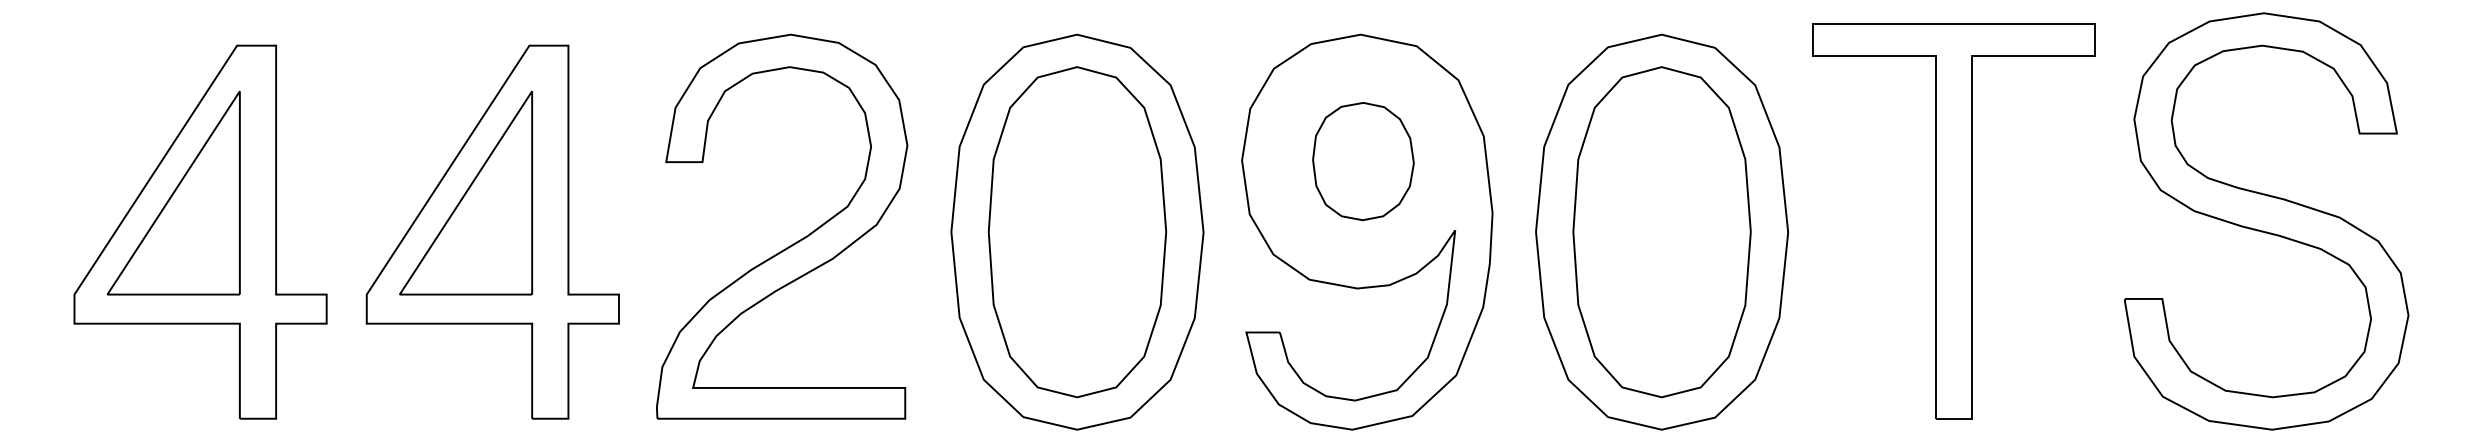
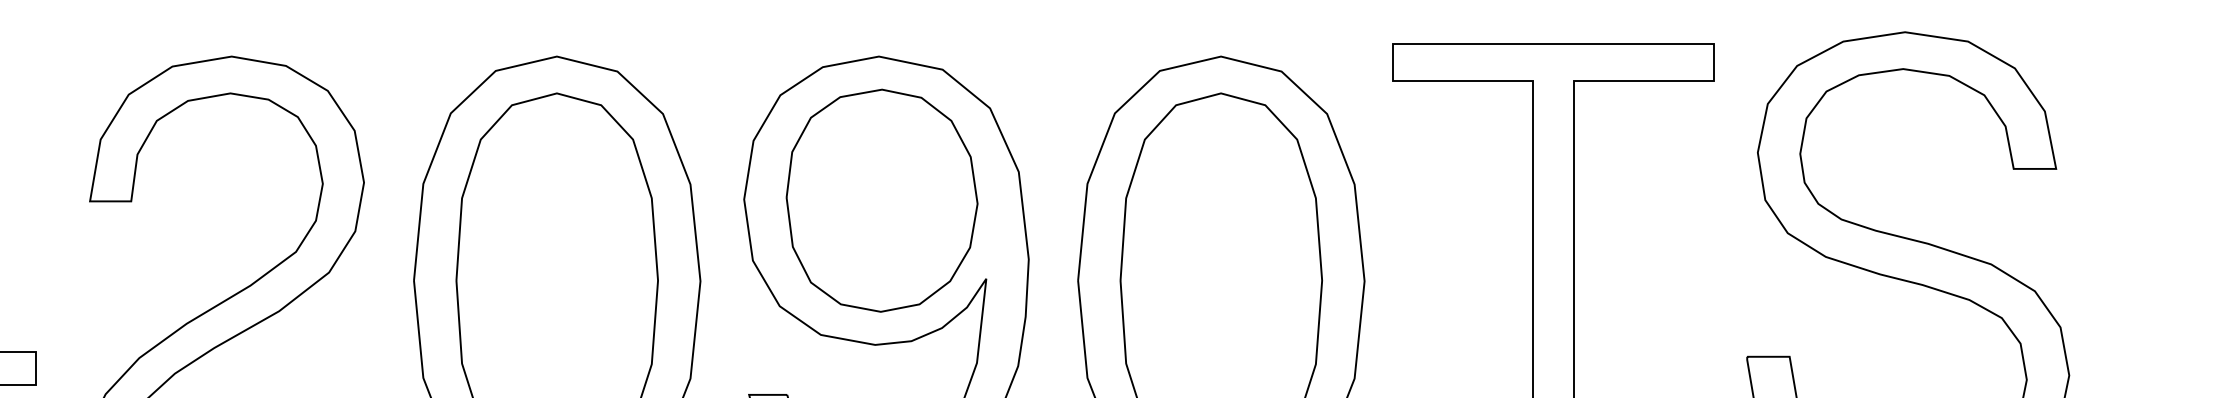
part: (1363, 161) -> (882, 200), size x1.67

